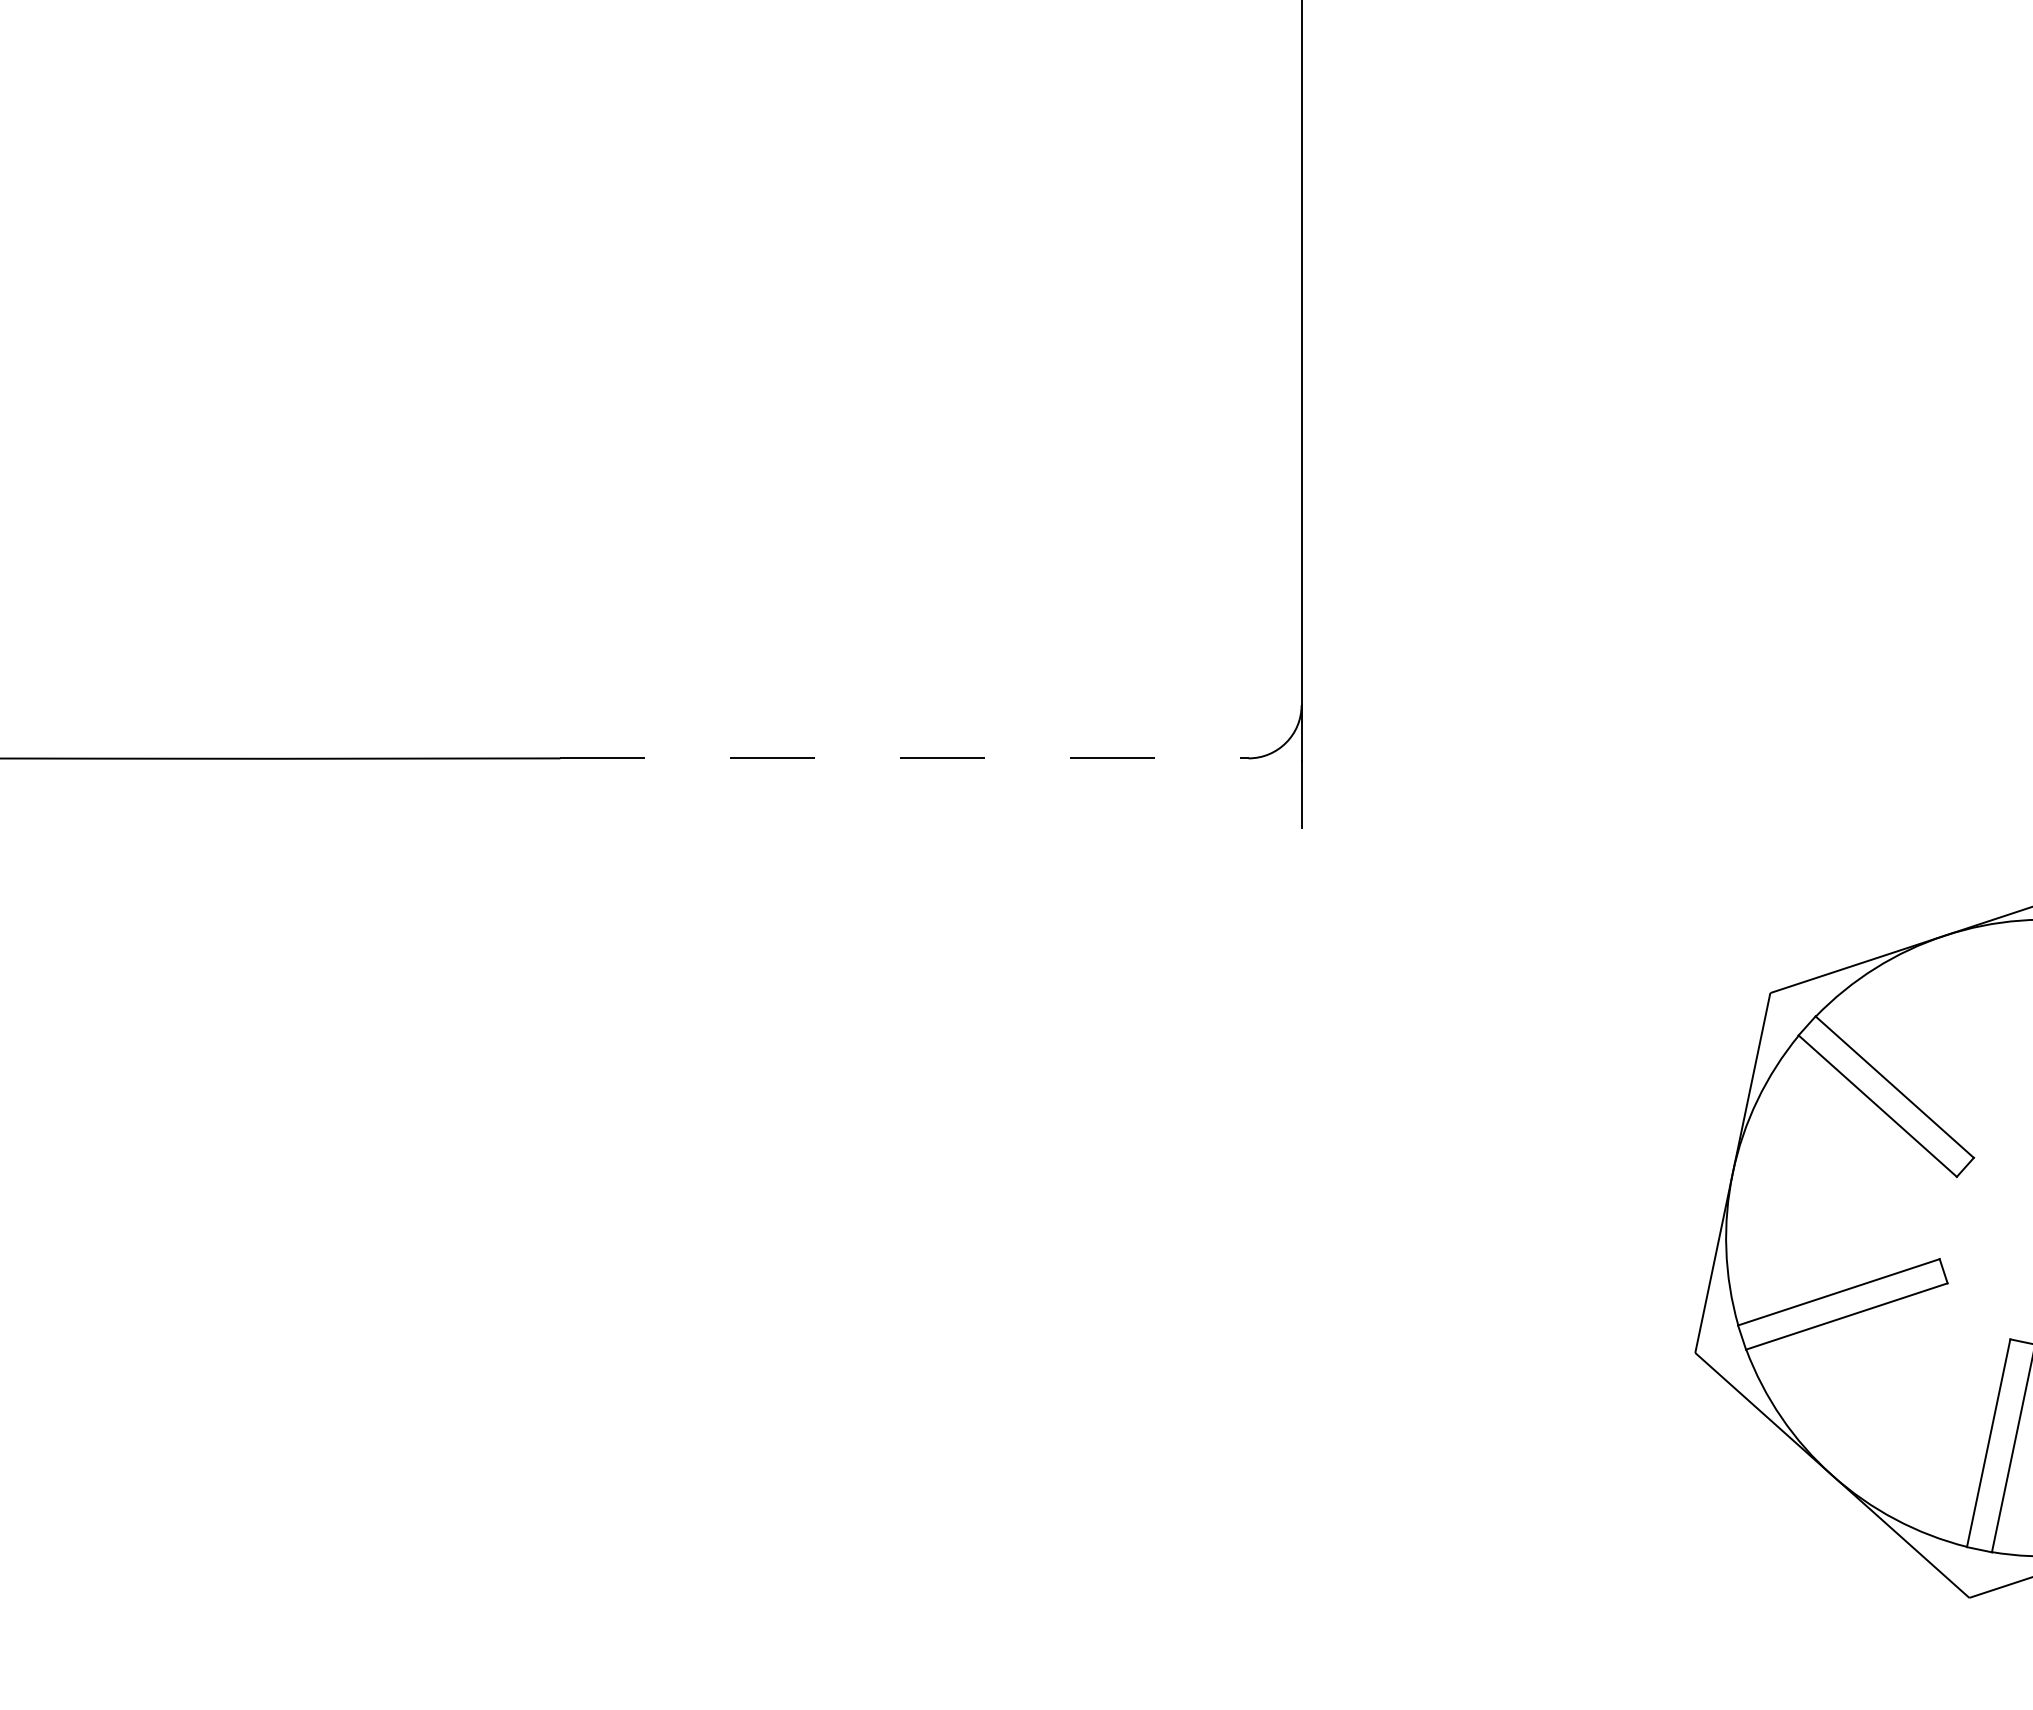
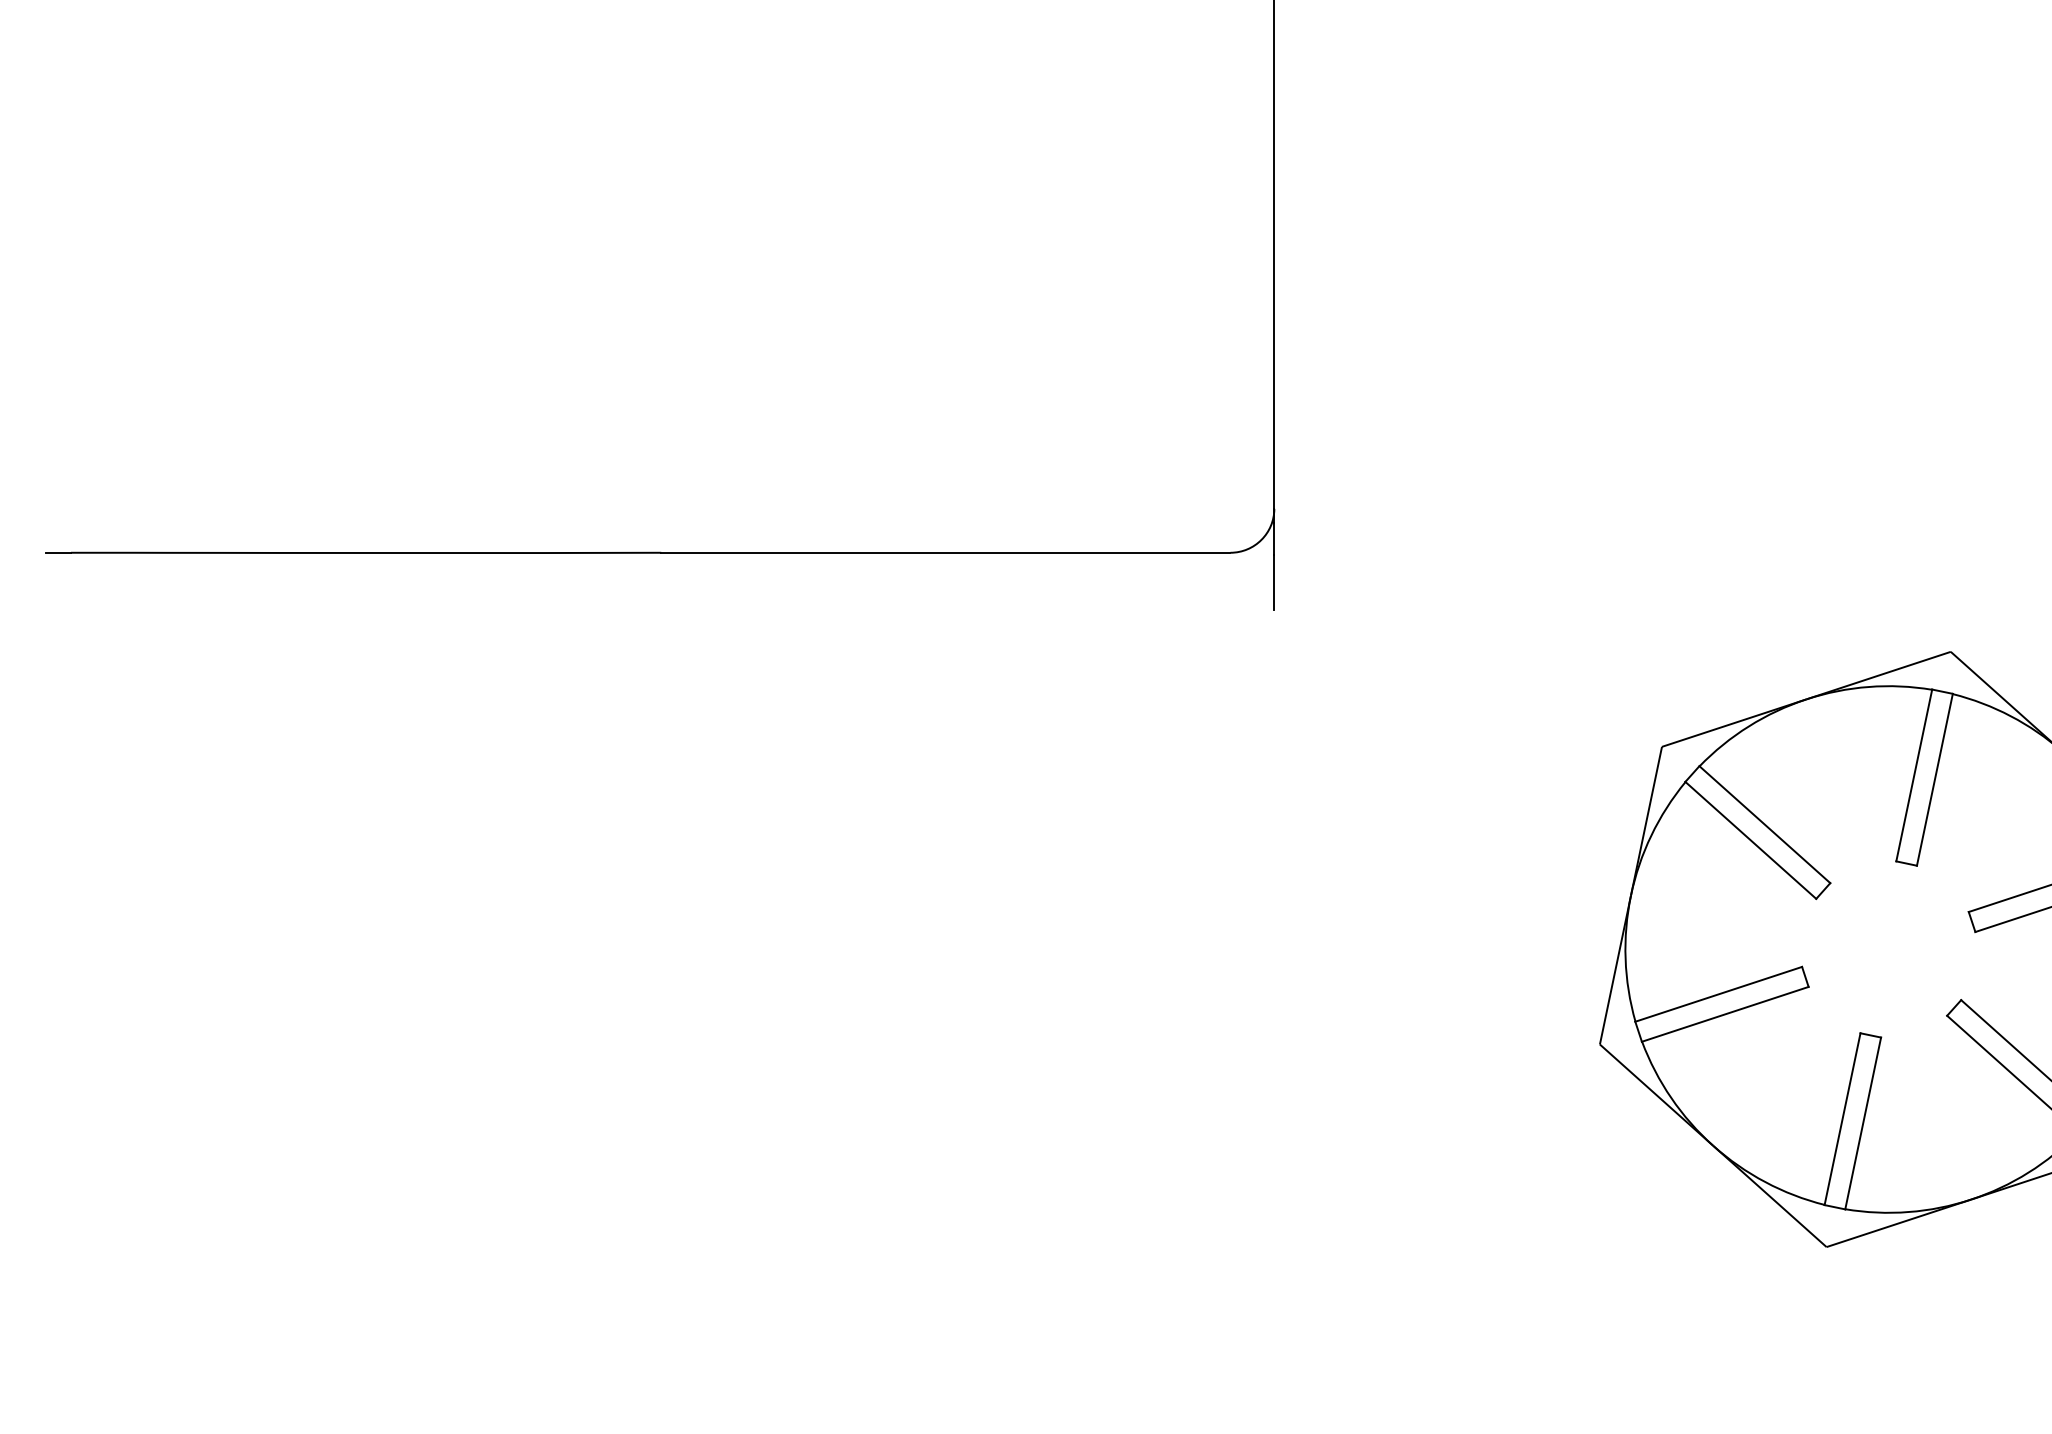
line: (904, 758) -> (945, 552), dashed -> solid

